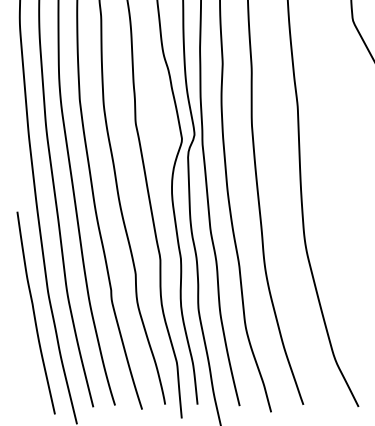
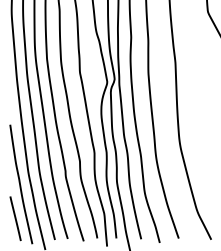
line: (26, 370) -> (15, 218), added

